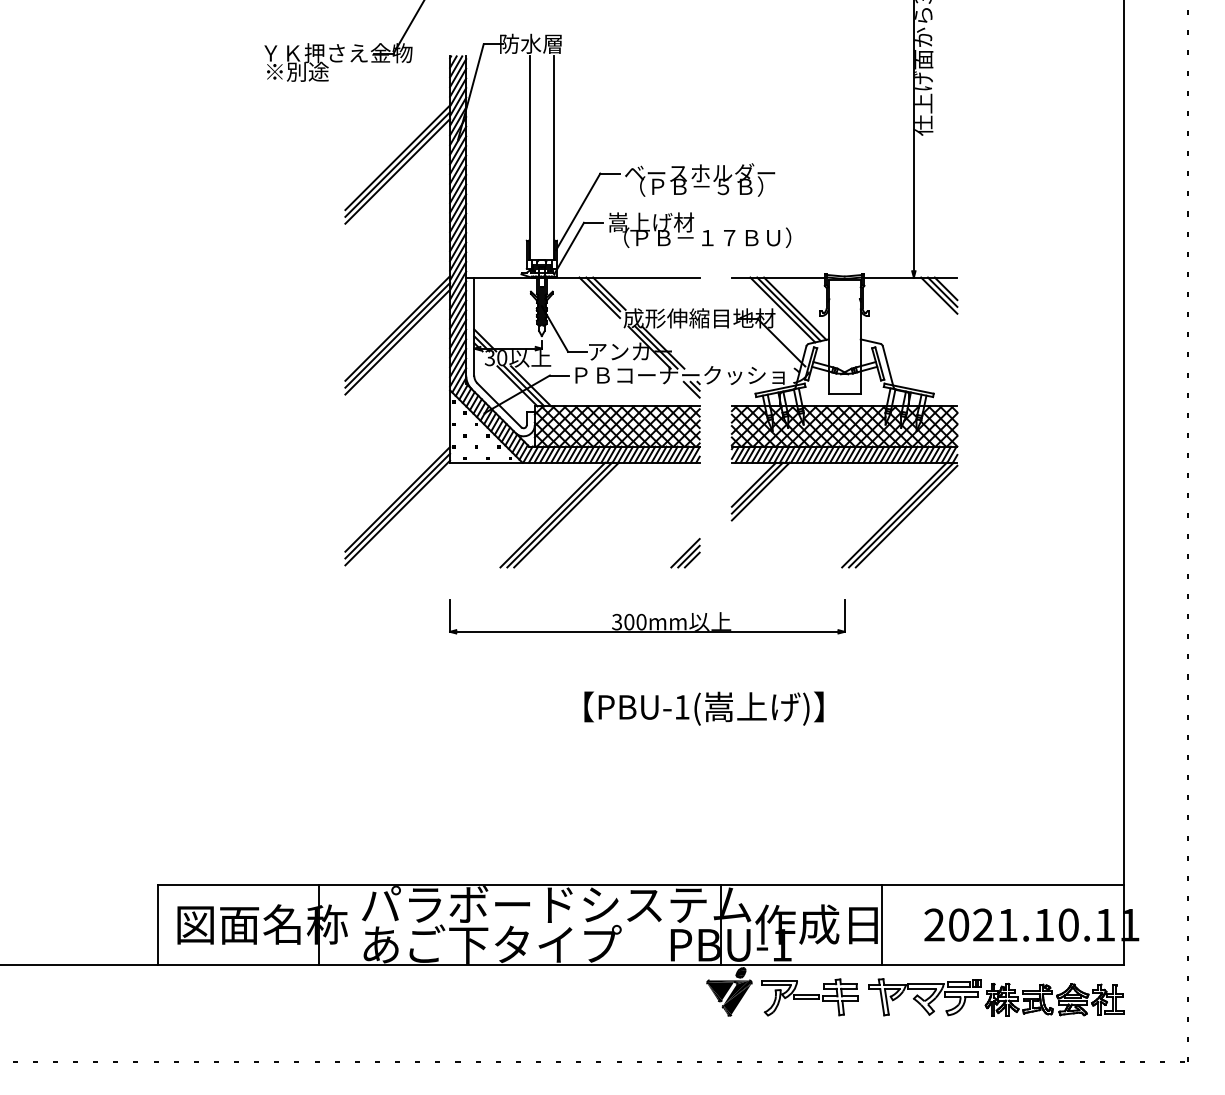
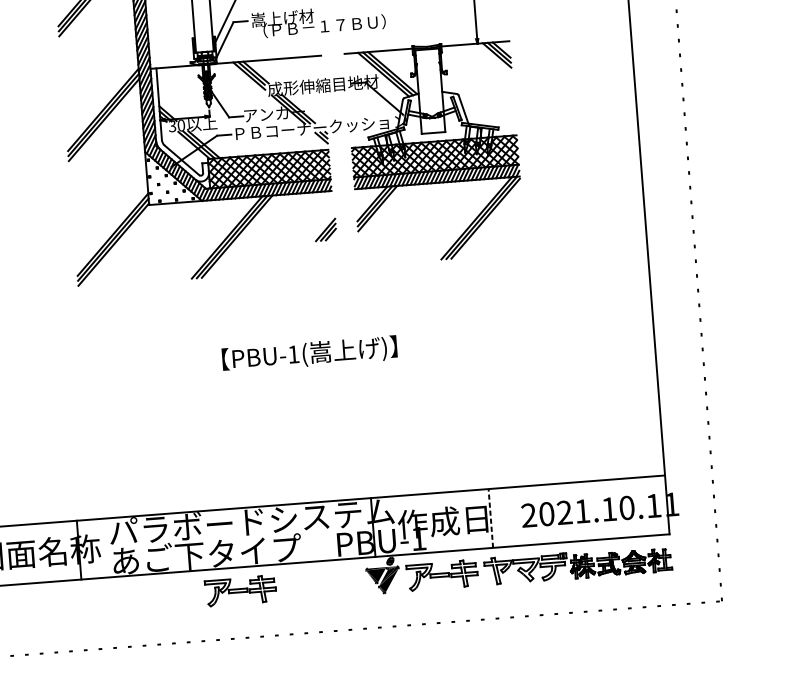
part: (685, 553) -> (325, 230), moved
part: (647, 616) -> (302, 306), removed
text: (703, 708) -> (309, 354), moved
line: (882, 924) -> (490, 518), solid -> dashed
part: (533, 997) -> (240, 590), added

